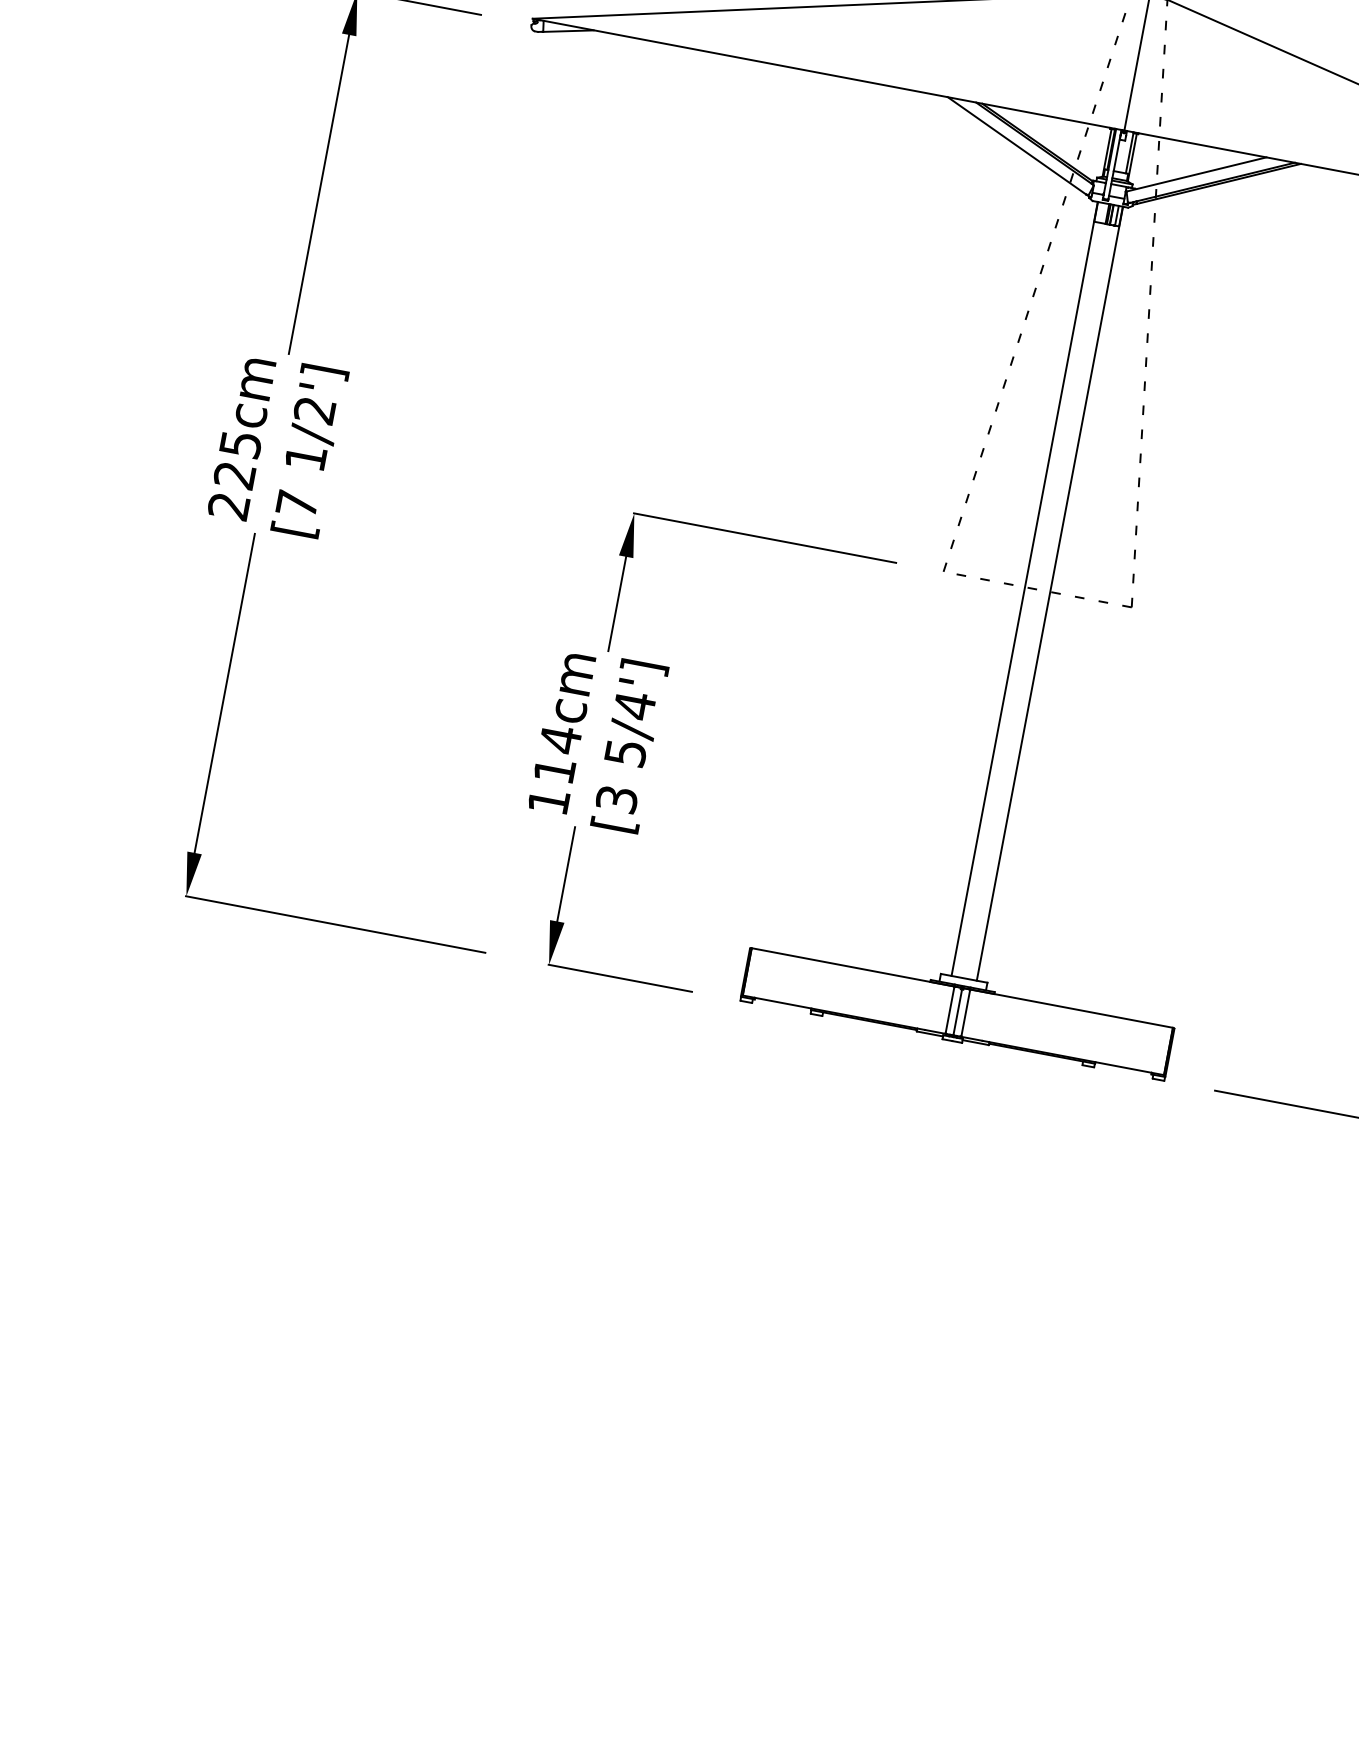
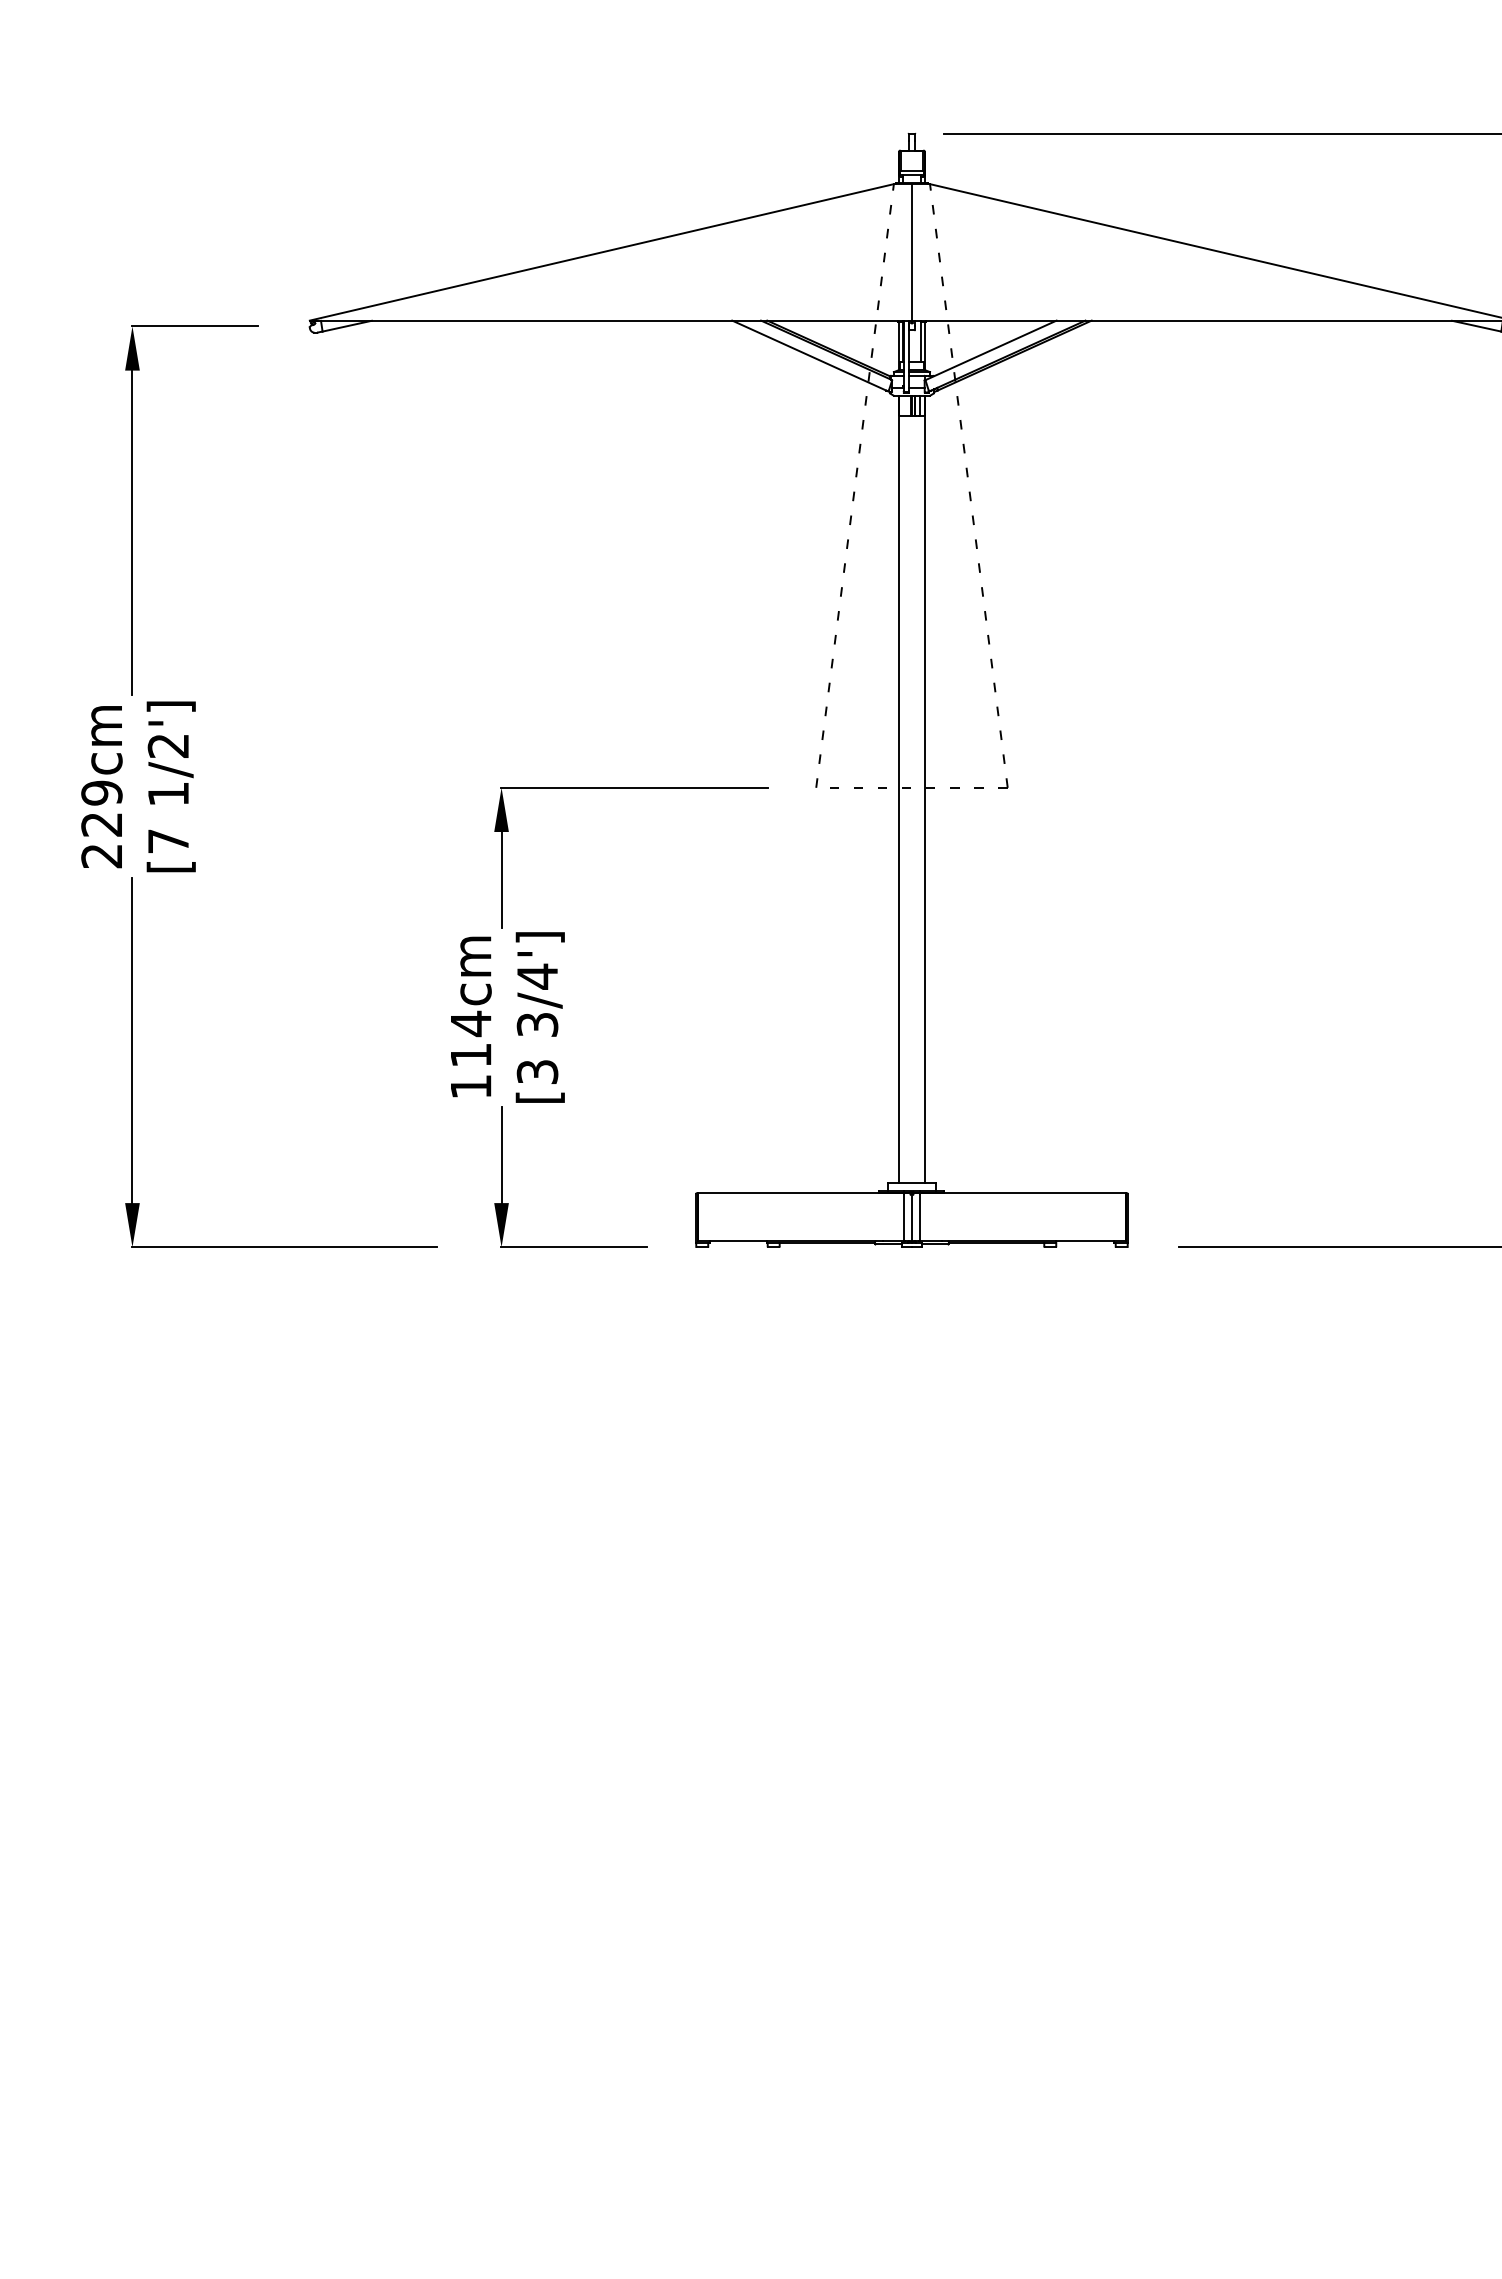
text: (240, 443) -> (101, 792), 225cm -> 229cm
text: (624, 752) -> (536, 1024), 5/4'] -> 3/4']

